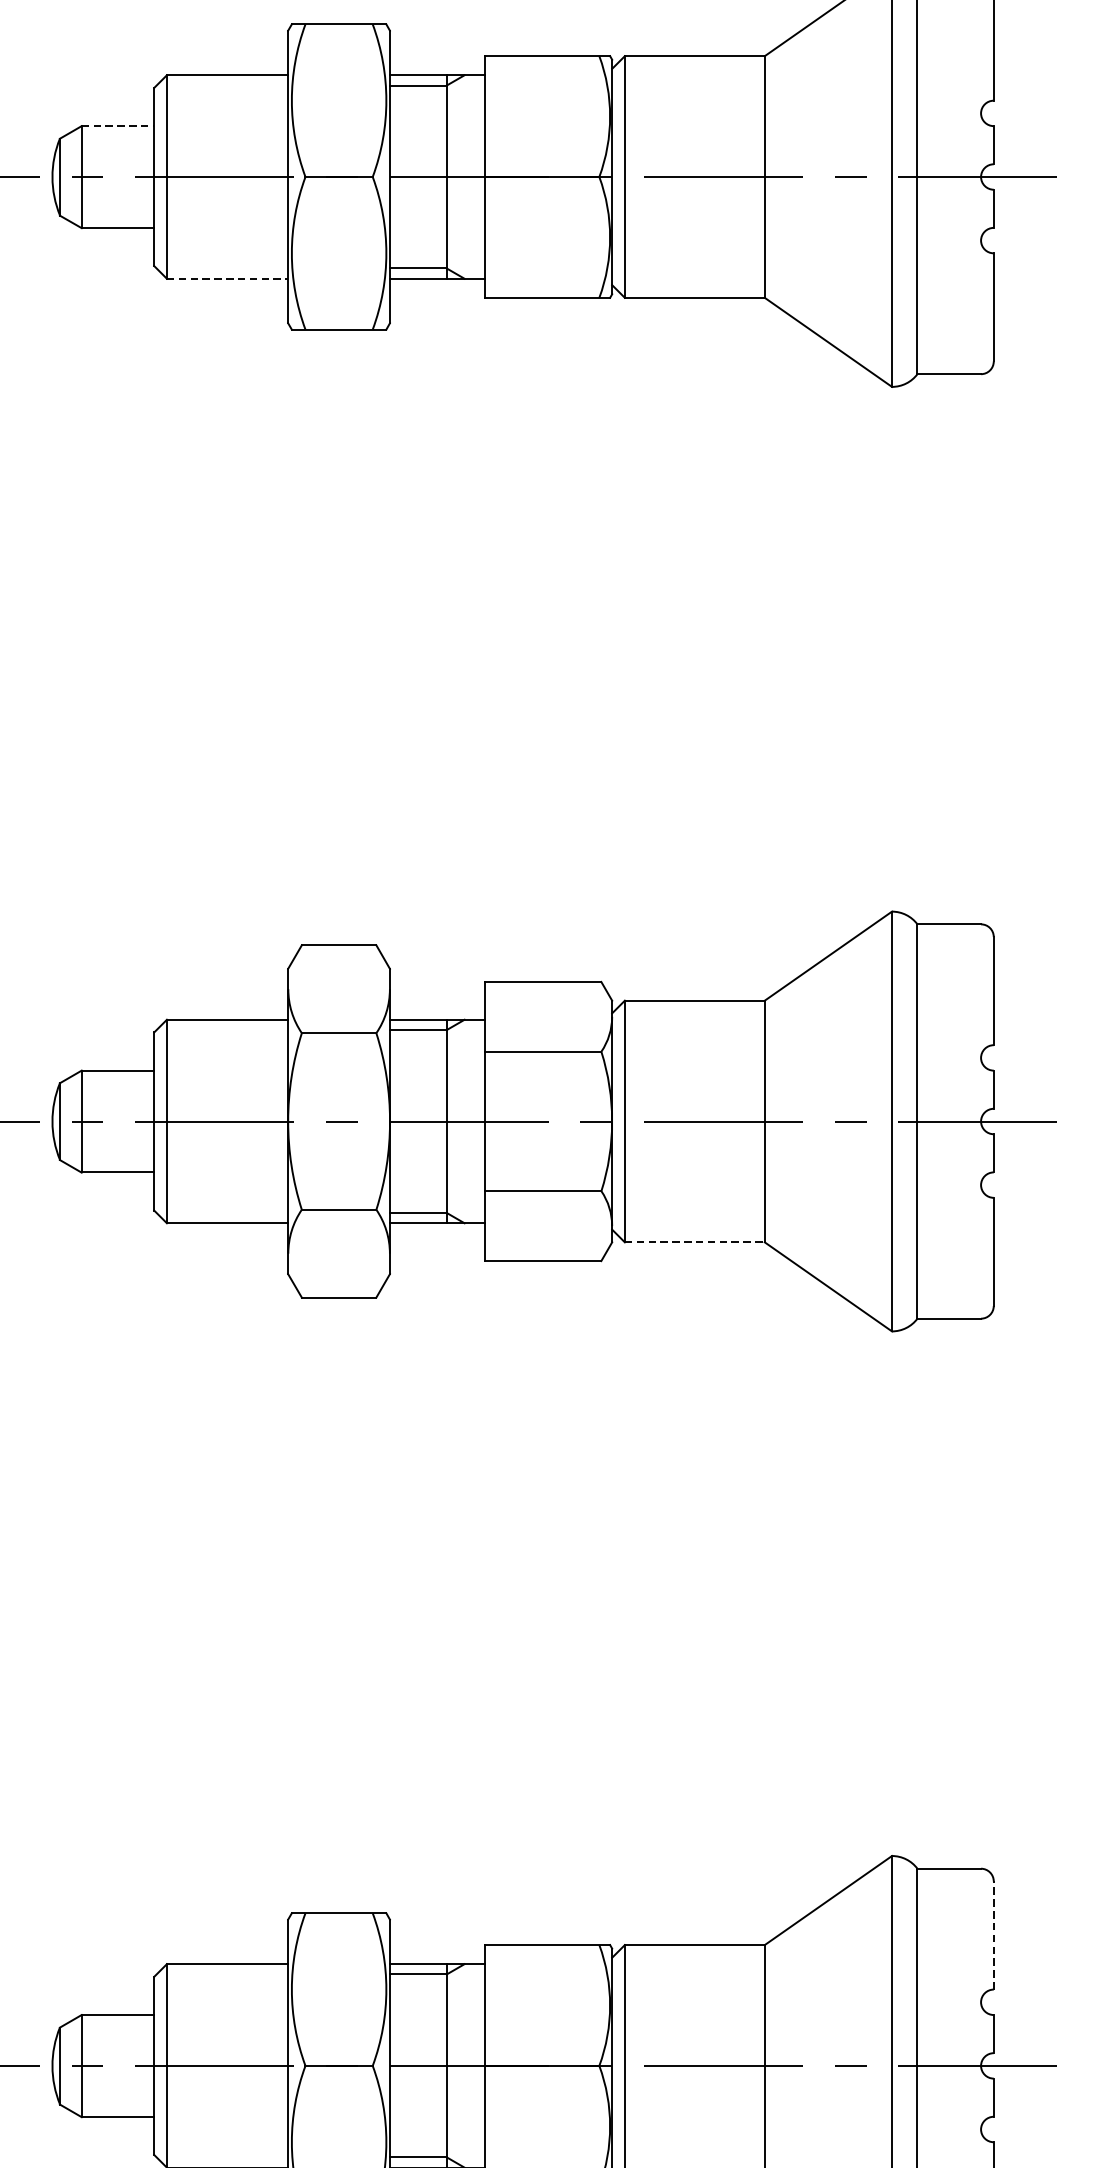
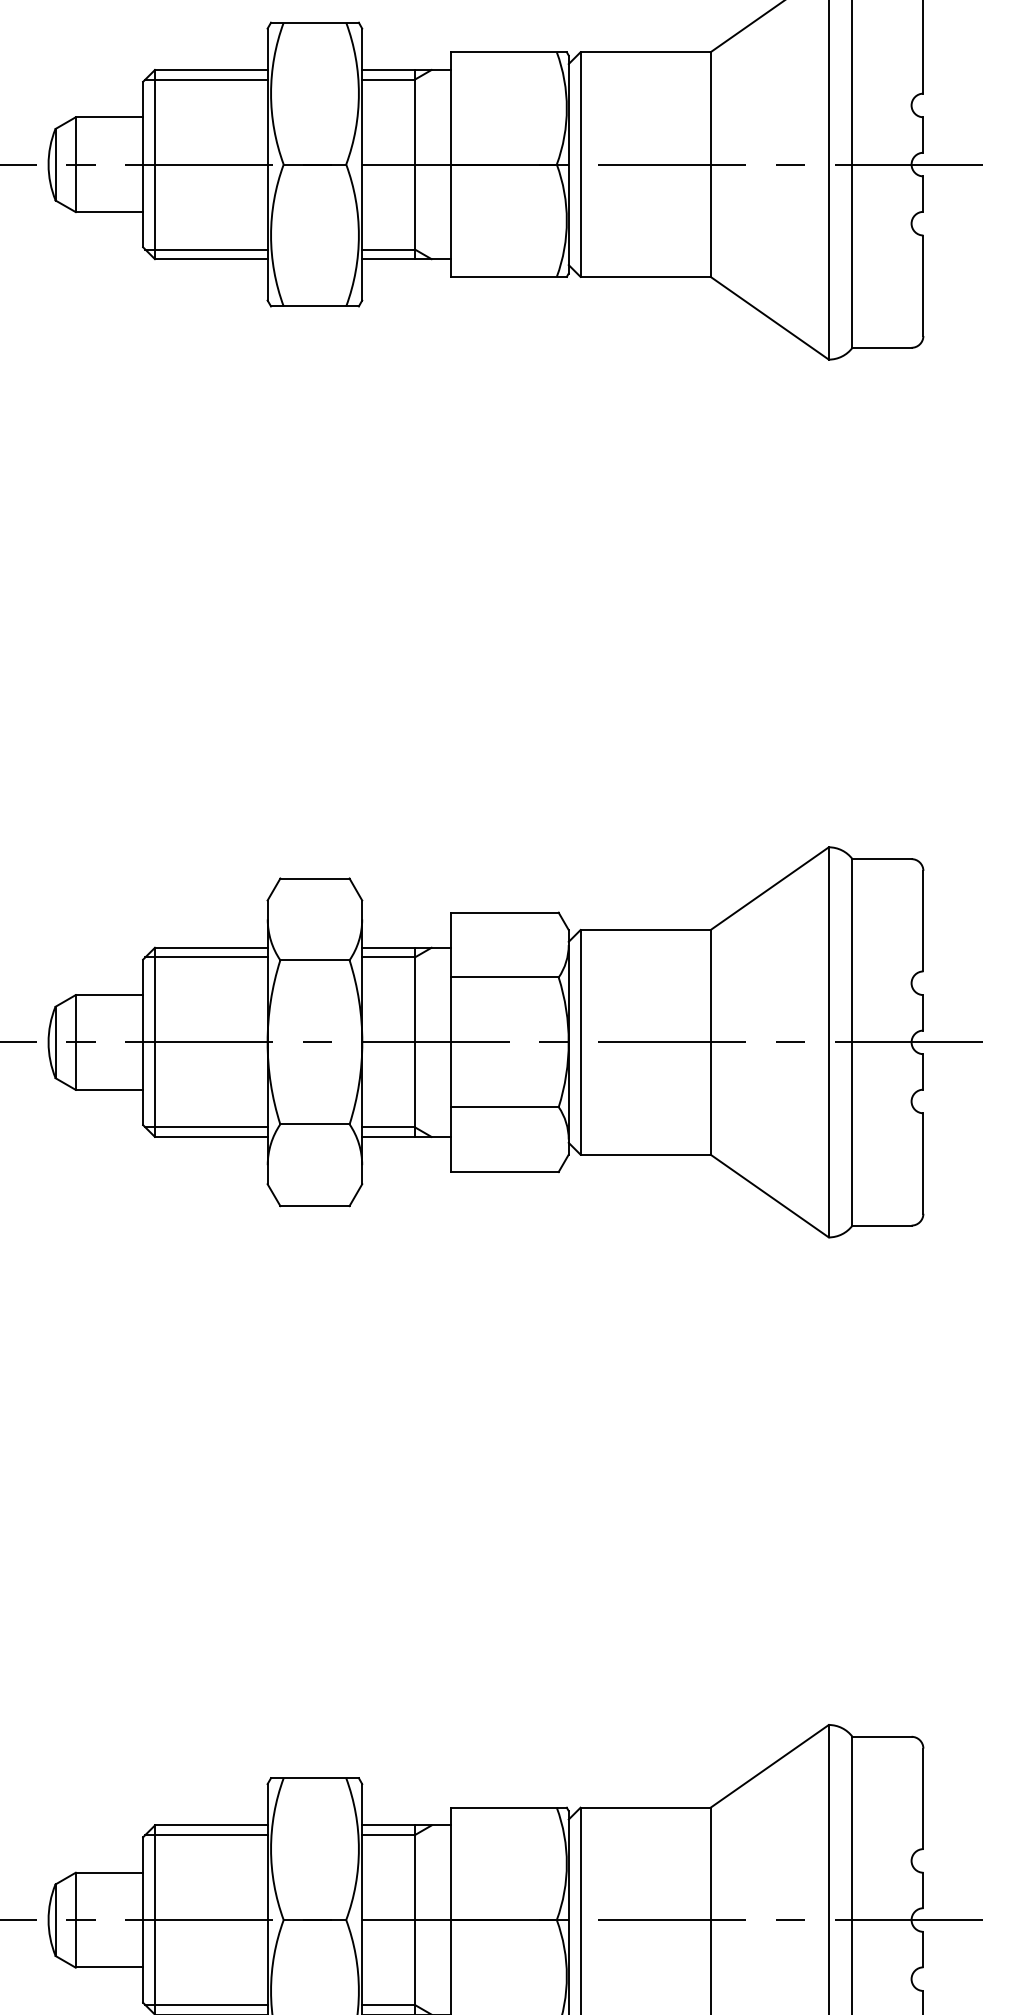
line: (222, 85) -> (206, 79), added
line: (118, 126) -> (109, 117), dashed -> solid
line: (222, 268) -> (206, 249), added
line: (227, 279) -> (211, 259), dashed -> solid
line: (222, 1030) -> (206, 957), added
line: (222, 1213) -> (206, 1127), added
line: (695, 1242) -> (646, 1154), dashed -> solid
line: (993, 1935) -> (923, 1798), dashed -> solid
line: (222, 1974) -> (206, 1835), added
line: (222, 2157) -> (206, 2005), added

